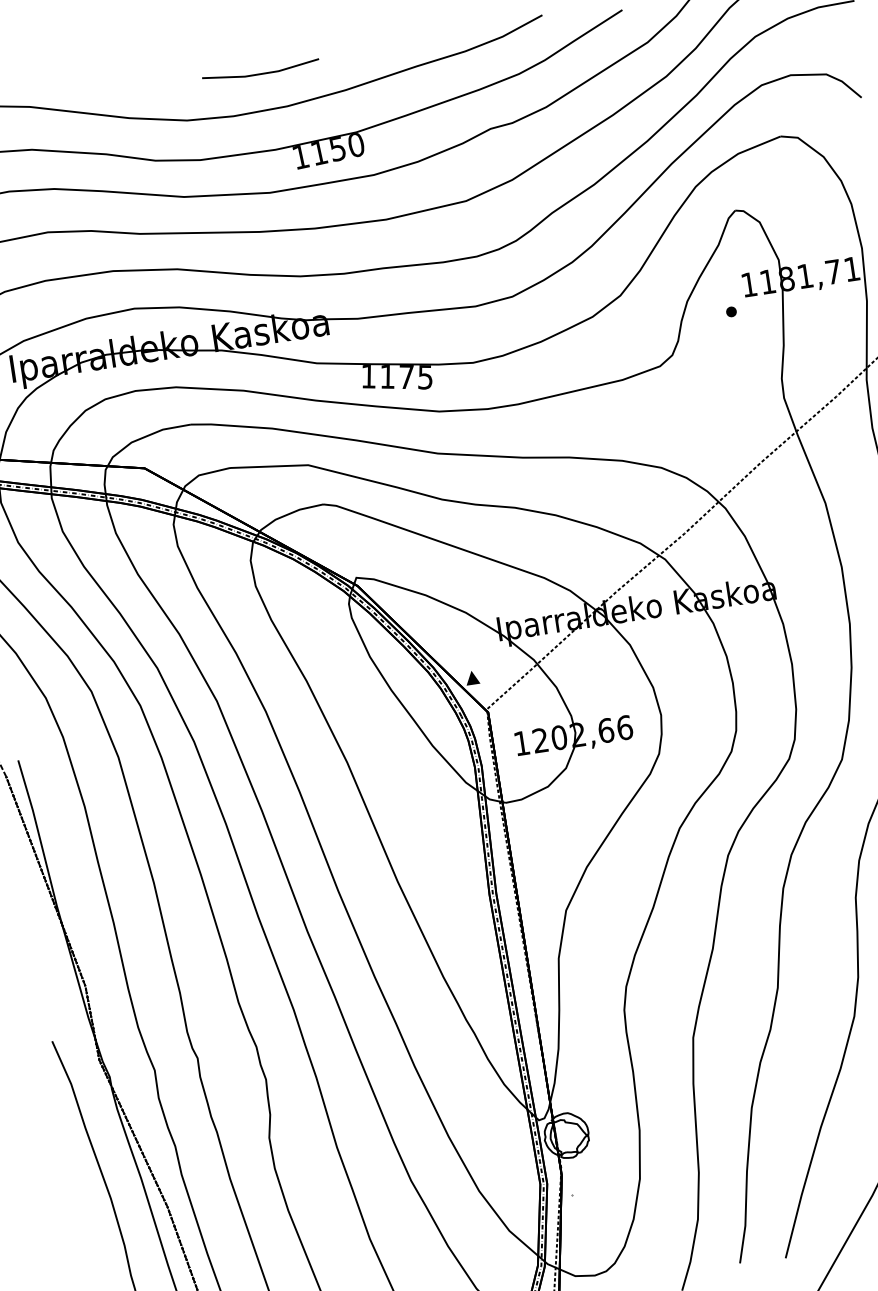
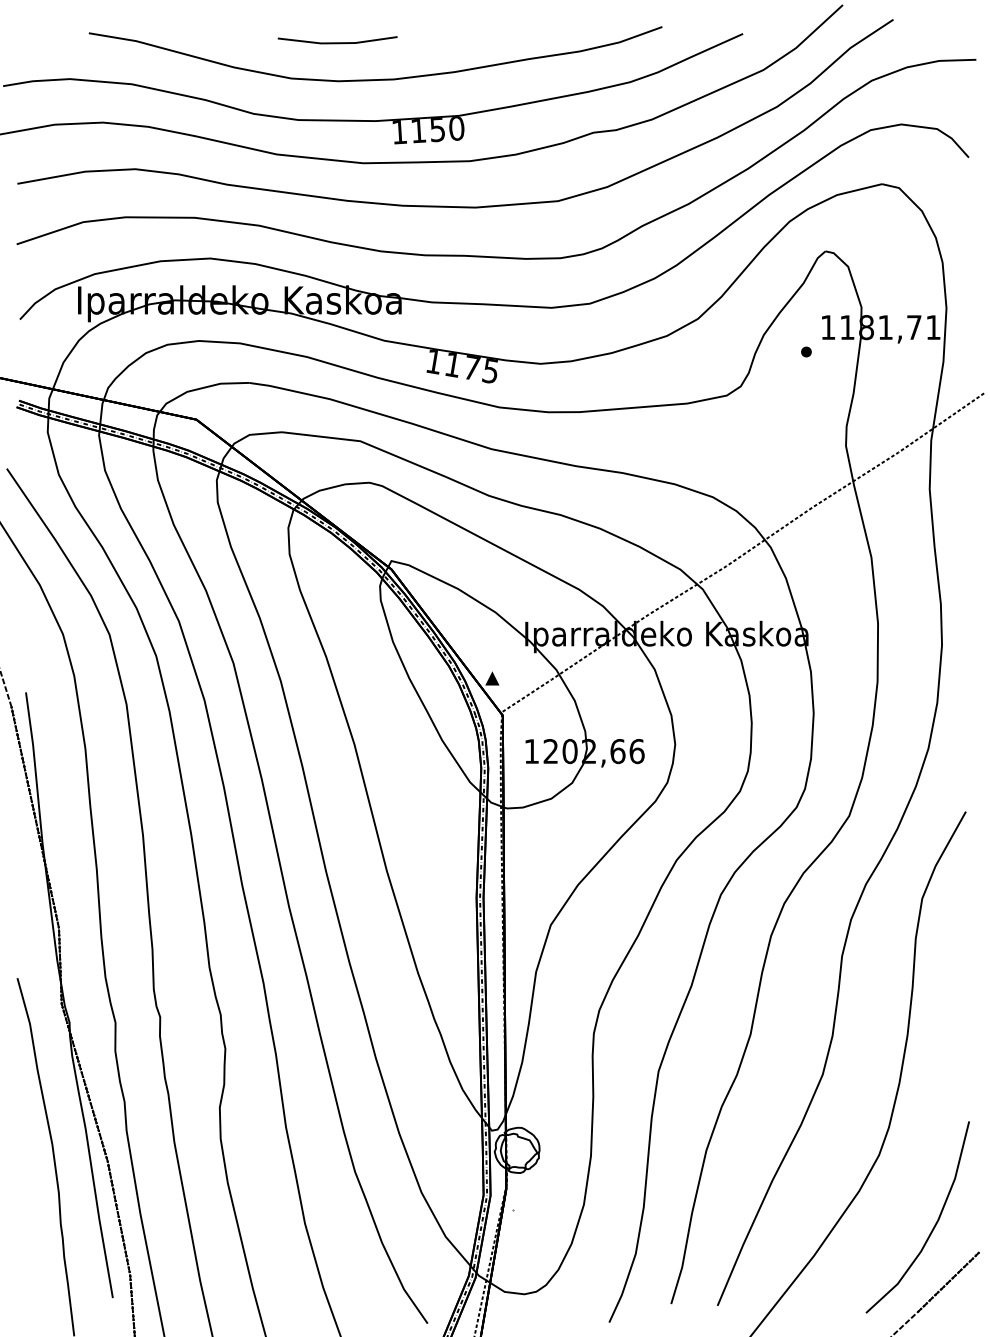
line: (261, 73) -> (337, 42), moved

